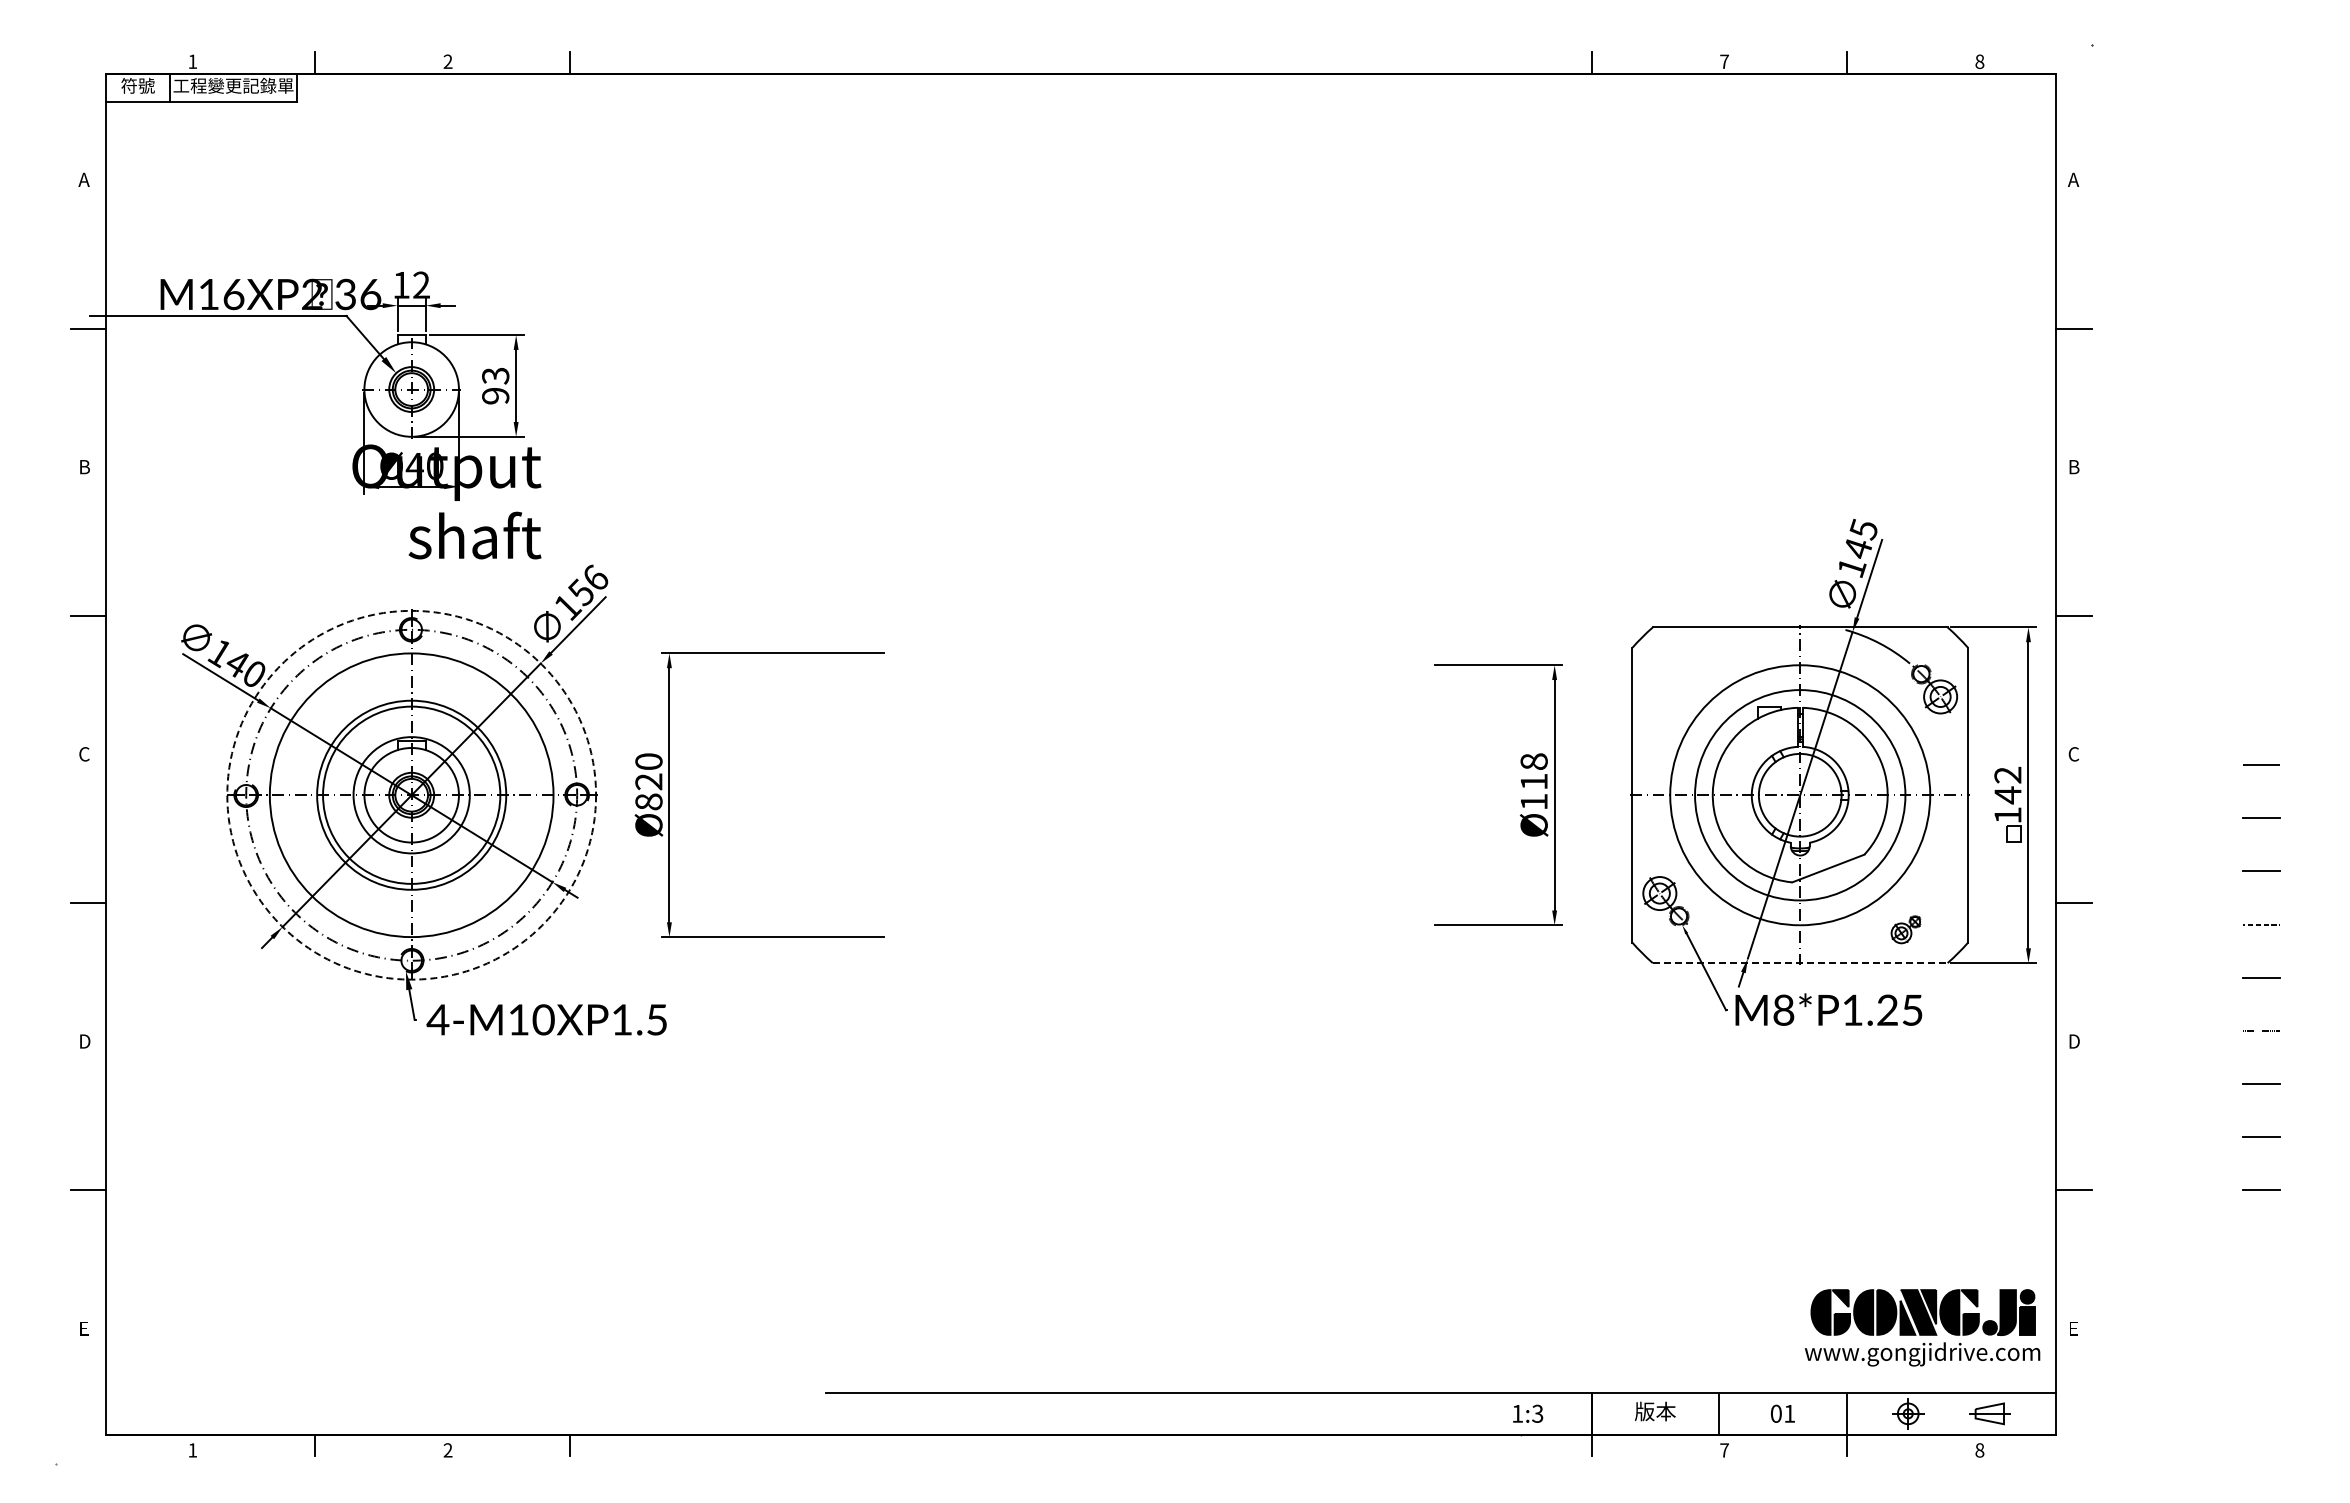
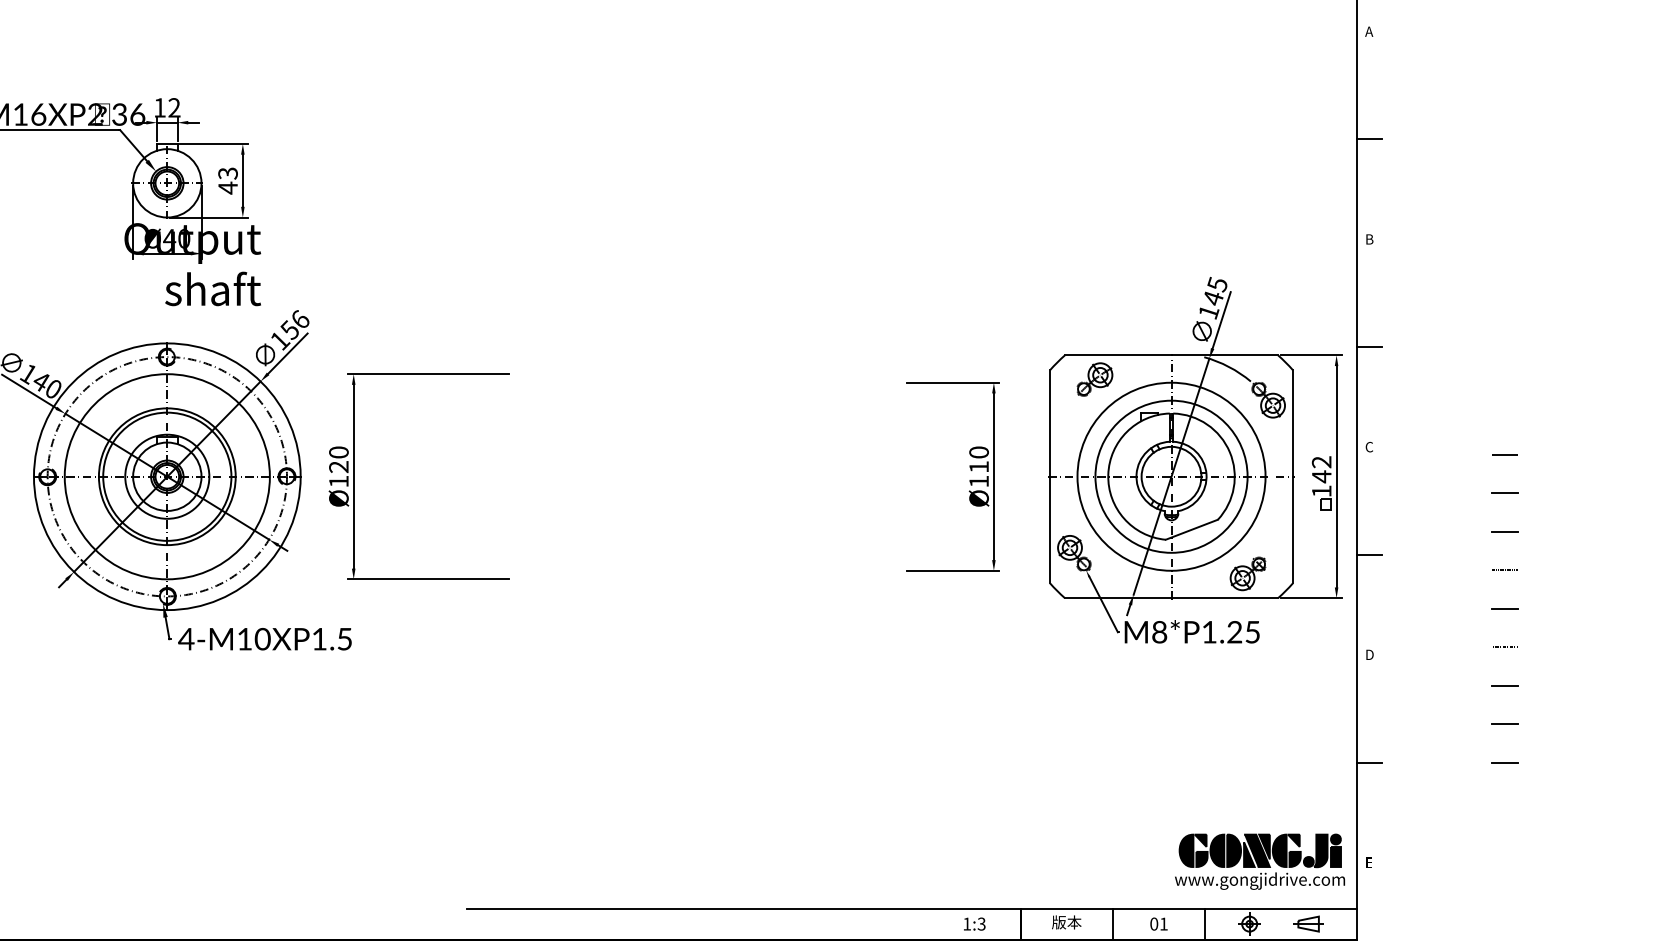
text: (495, 396) -> (227, 188), 93 -> 43
part: (1694, 660) -> (1095, 379), added
text: (1534, 761) -> (979, 452), Ø118 -> Ø110
circle: (411, 794) -> (167, 476), dashed -> solid
text: (648, 801) -> (338, 481), Ø820 -> Ø120
part: (1905, 929) -> (1247, 573), size x1.67
line: (1800, 963) -> (1171, 598), dashed -> solid

